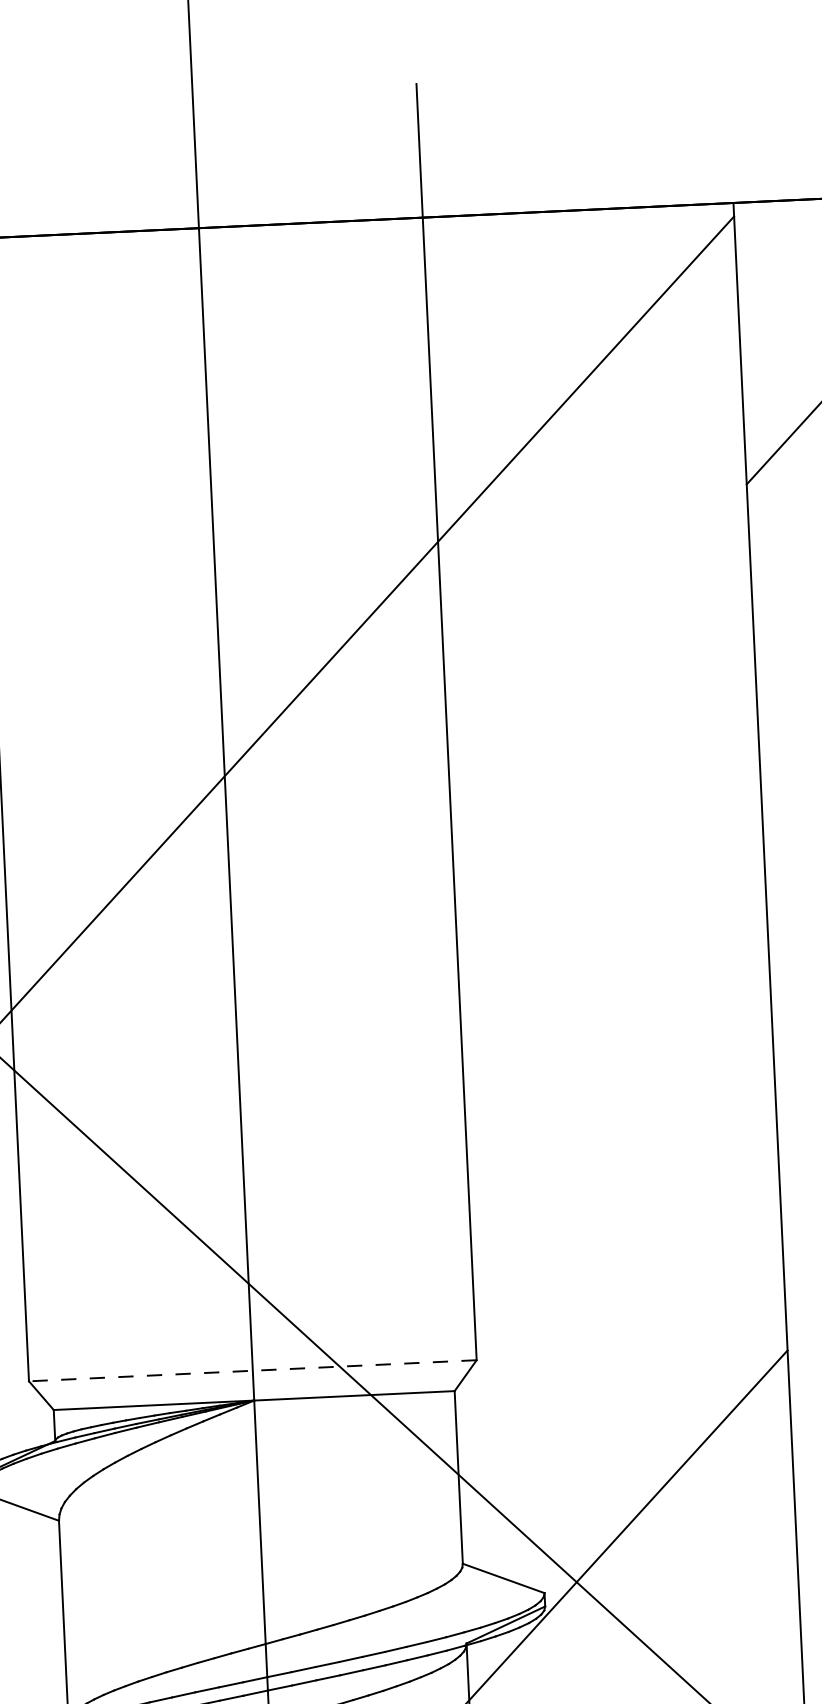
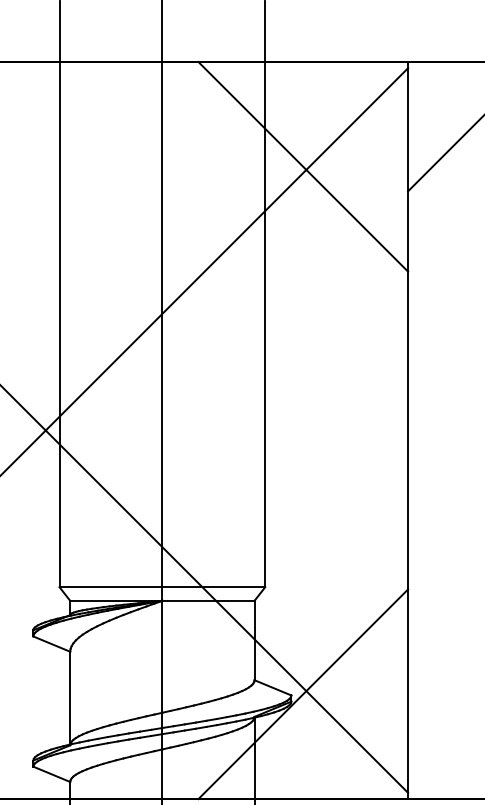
line: (516, 441) -> (303, 166), added
line: (253, 1371) -> (162, 587), dashed -> solid

